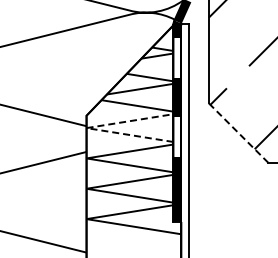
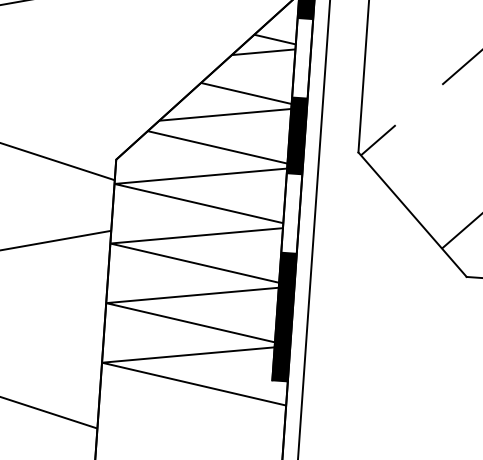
line: (86, 128) -> (114, 184), dashed -> solid
line: (238, 133) -> (412, 215), dashed -> solid

